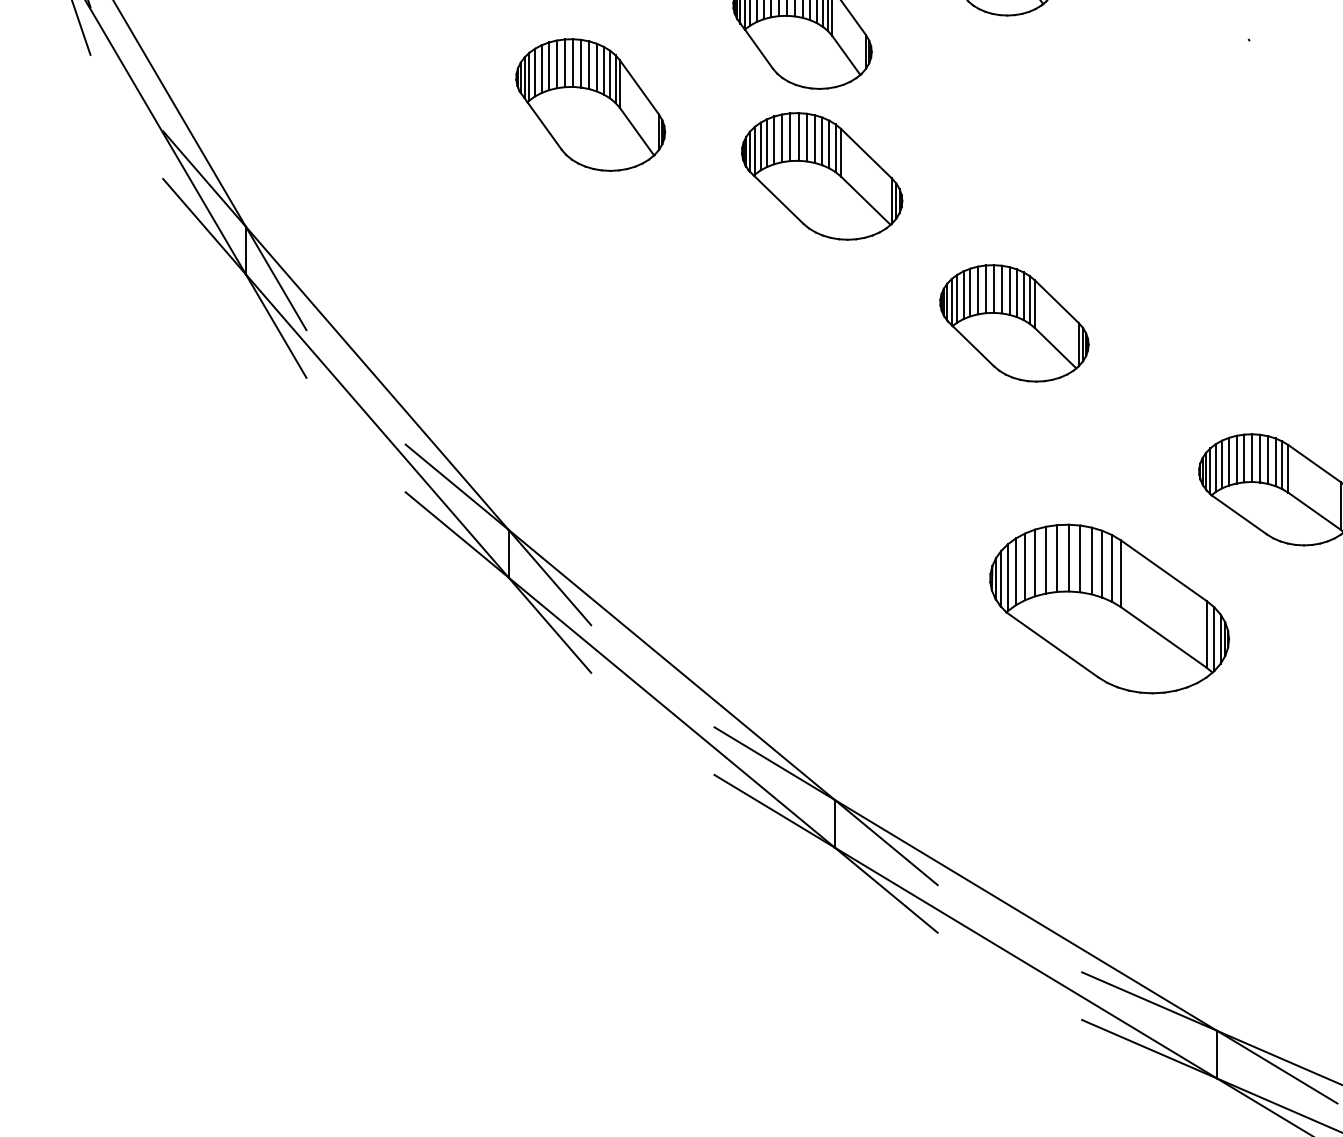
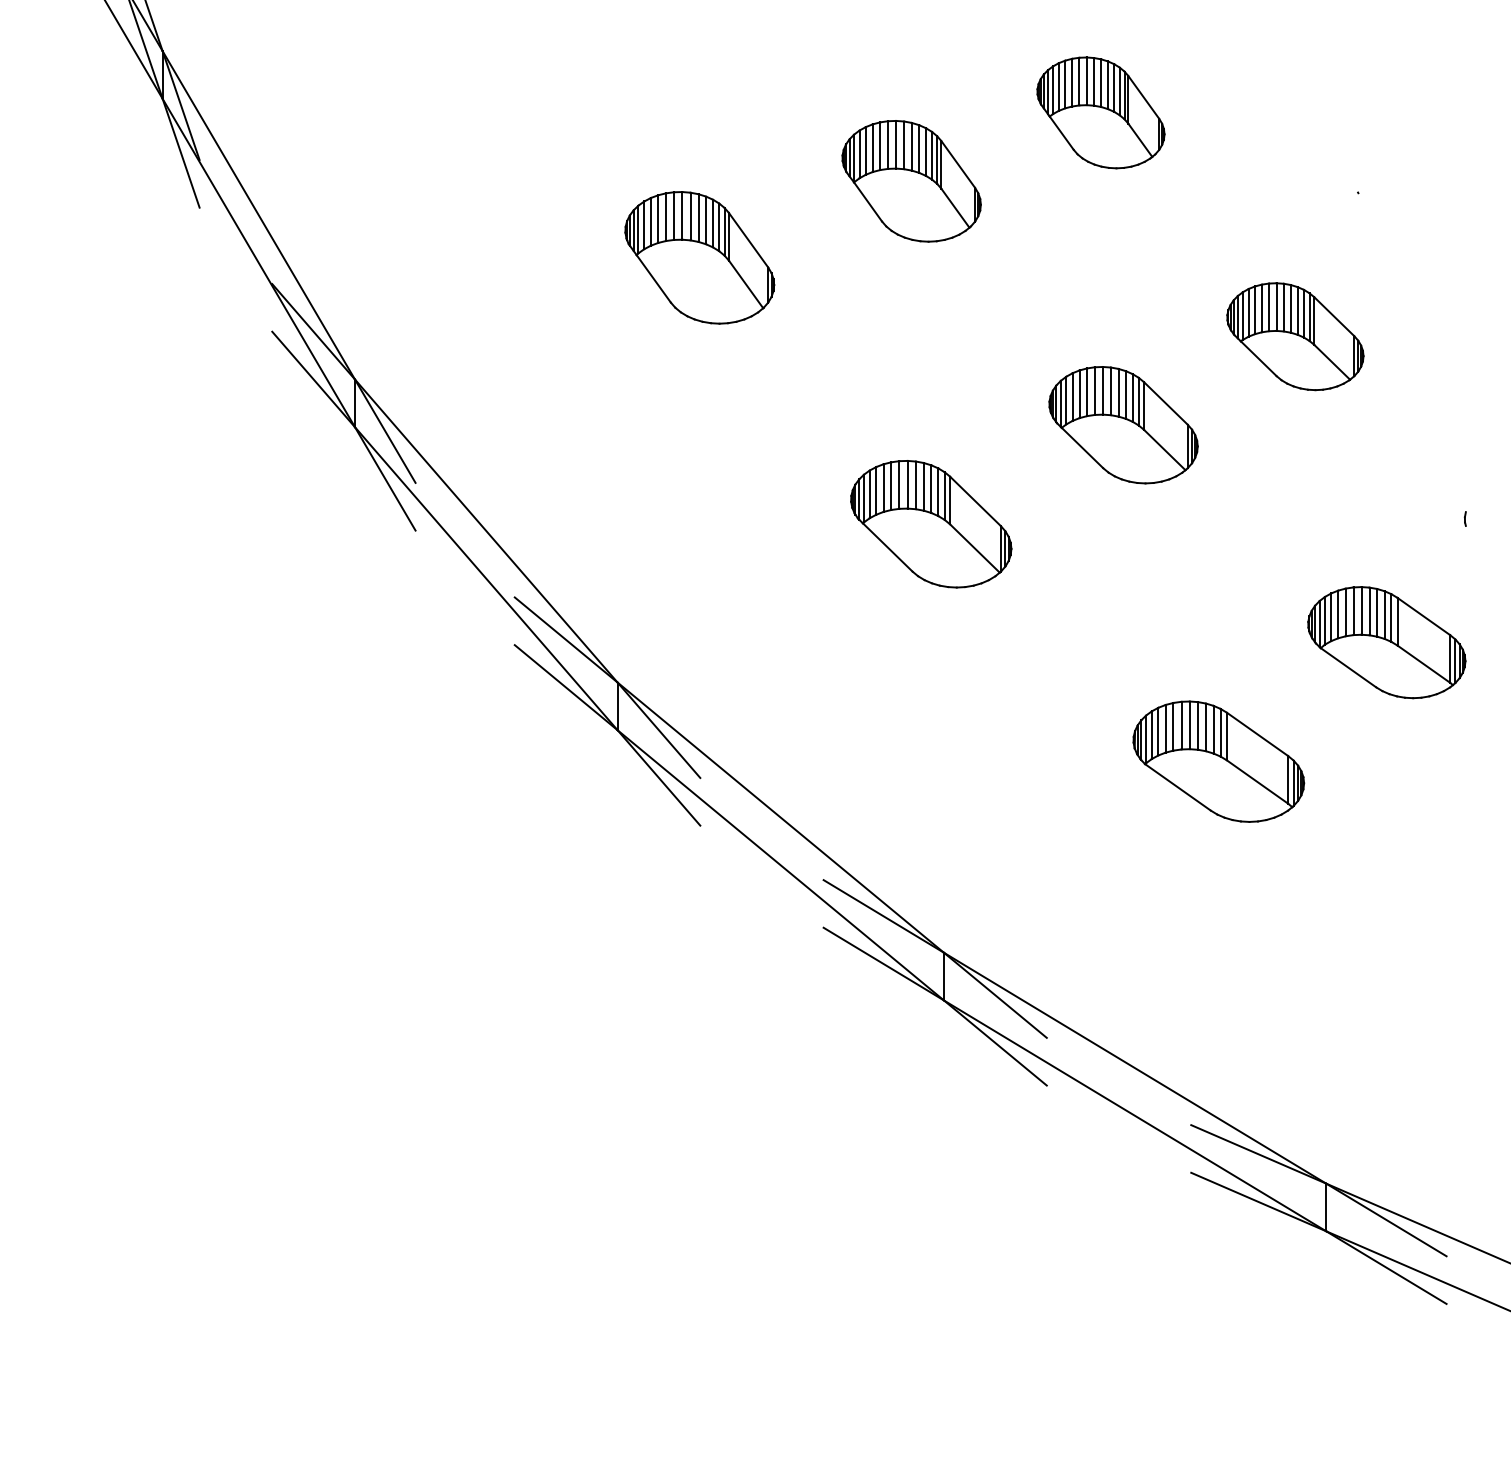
part: (822, 176) -> (931, 524), moved
part: (1186, 183) -> (1295, 336), added
part: (1014, 323) -> (1123, 425), moved
part: (1109, 608) -> (1218, 761), size x0.71

